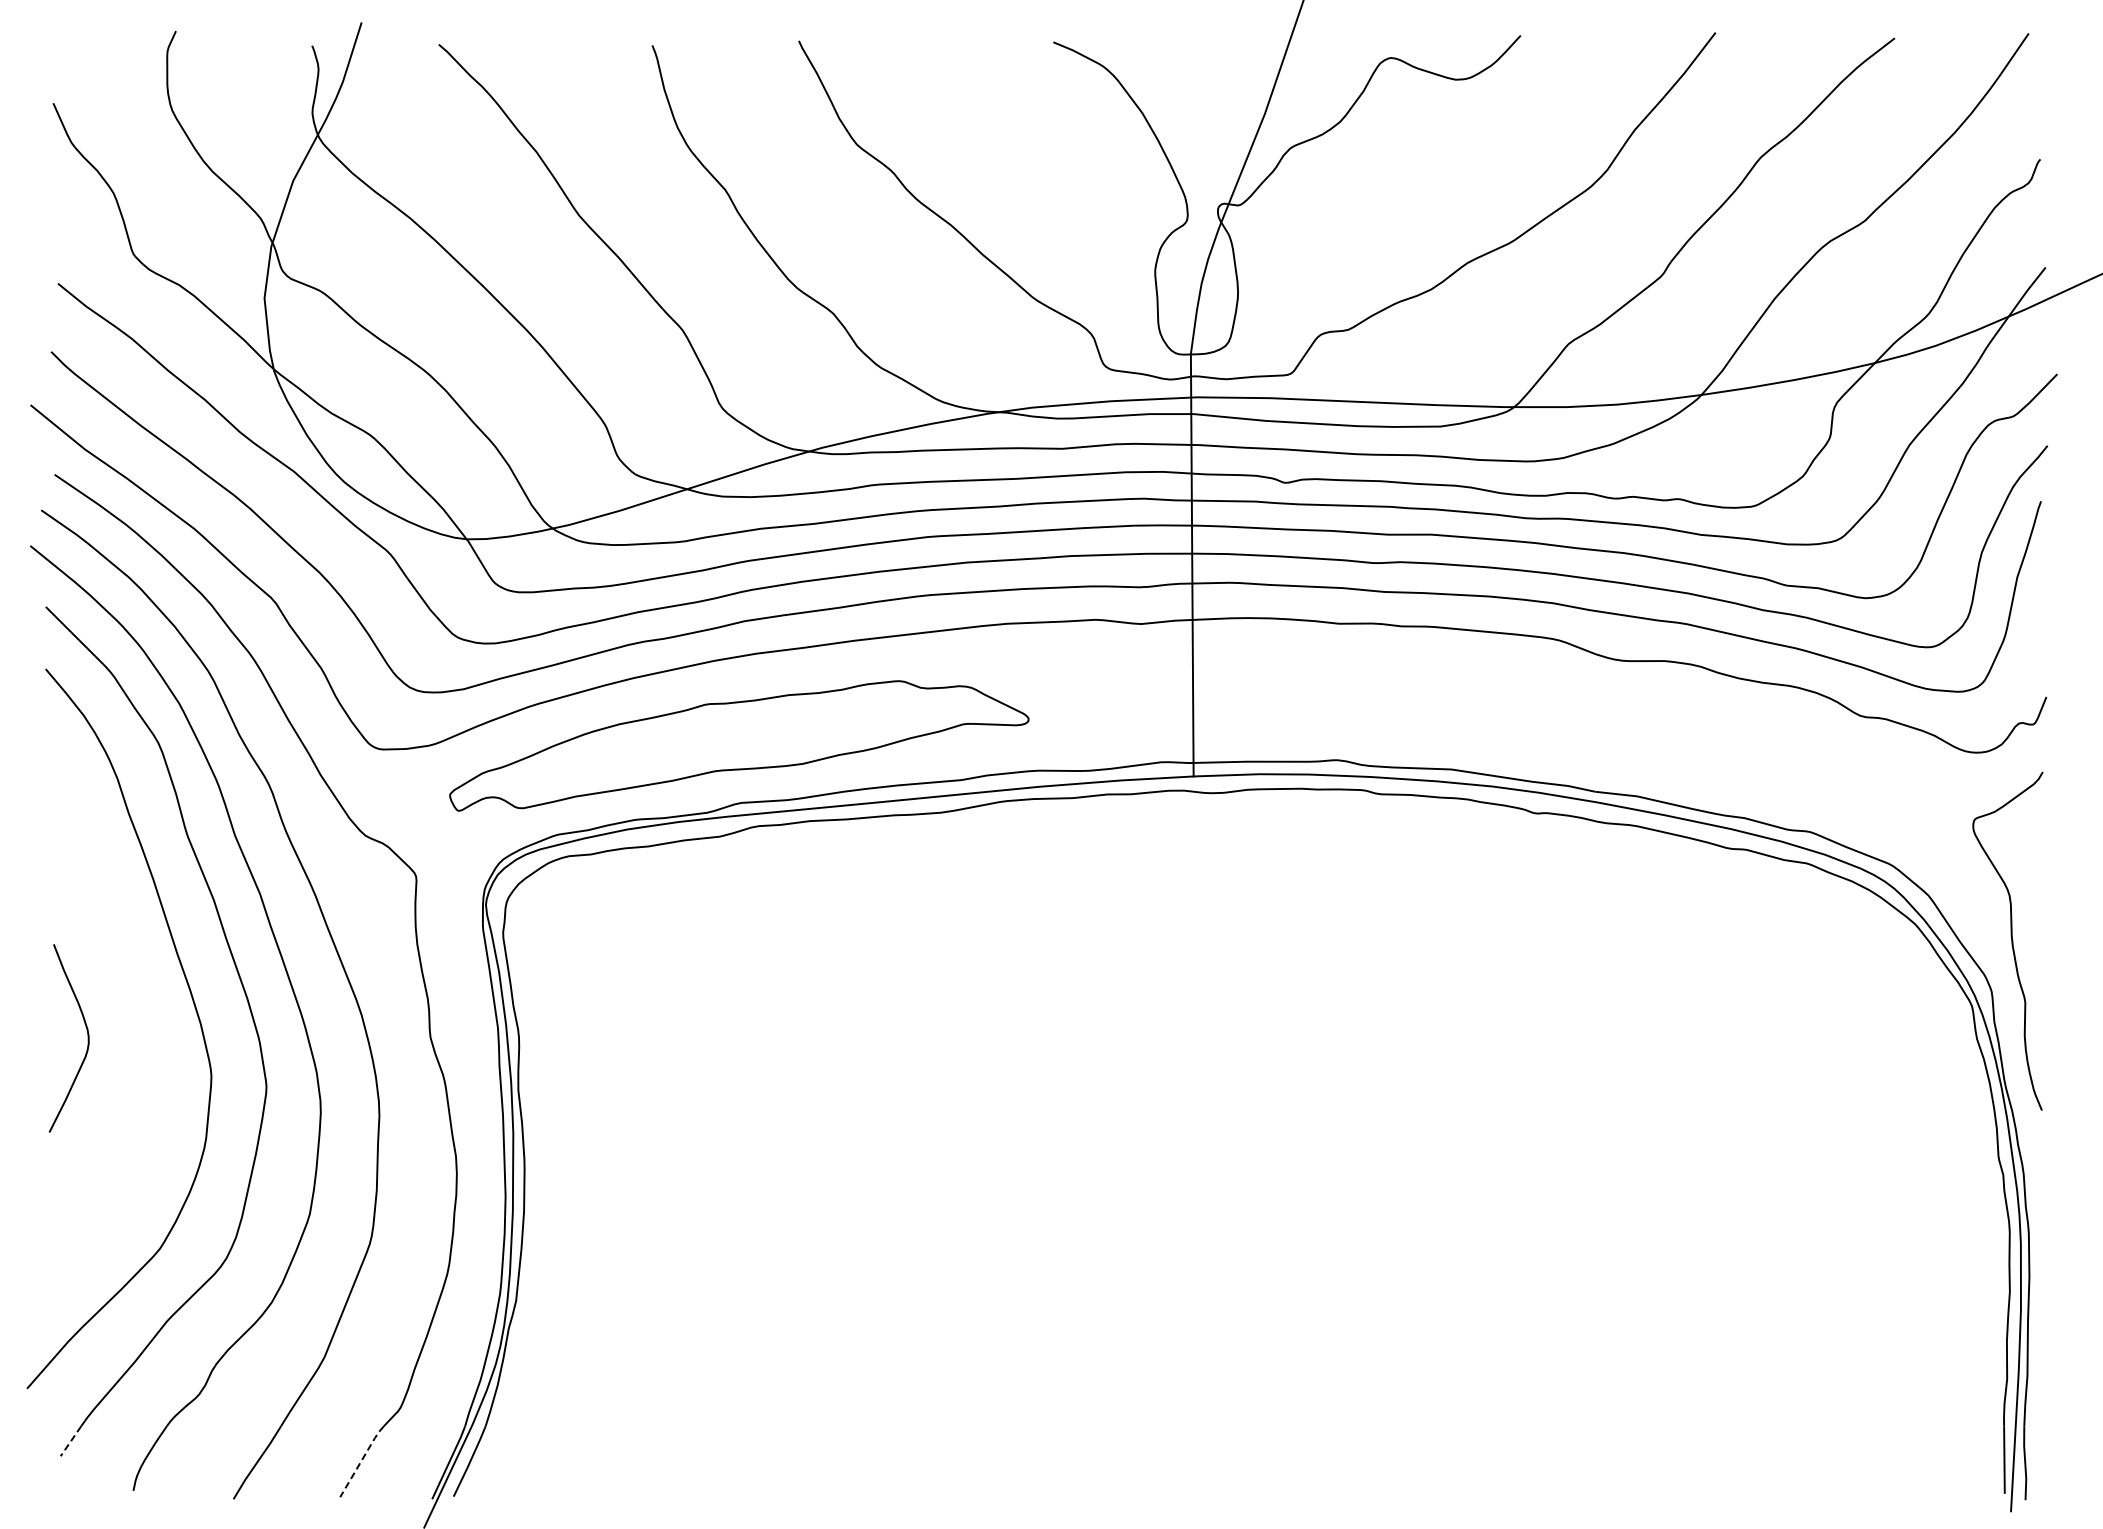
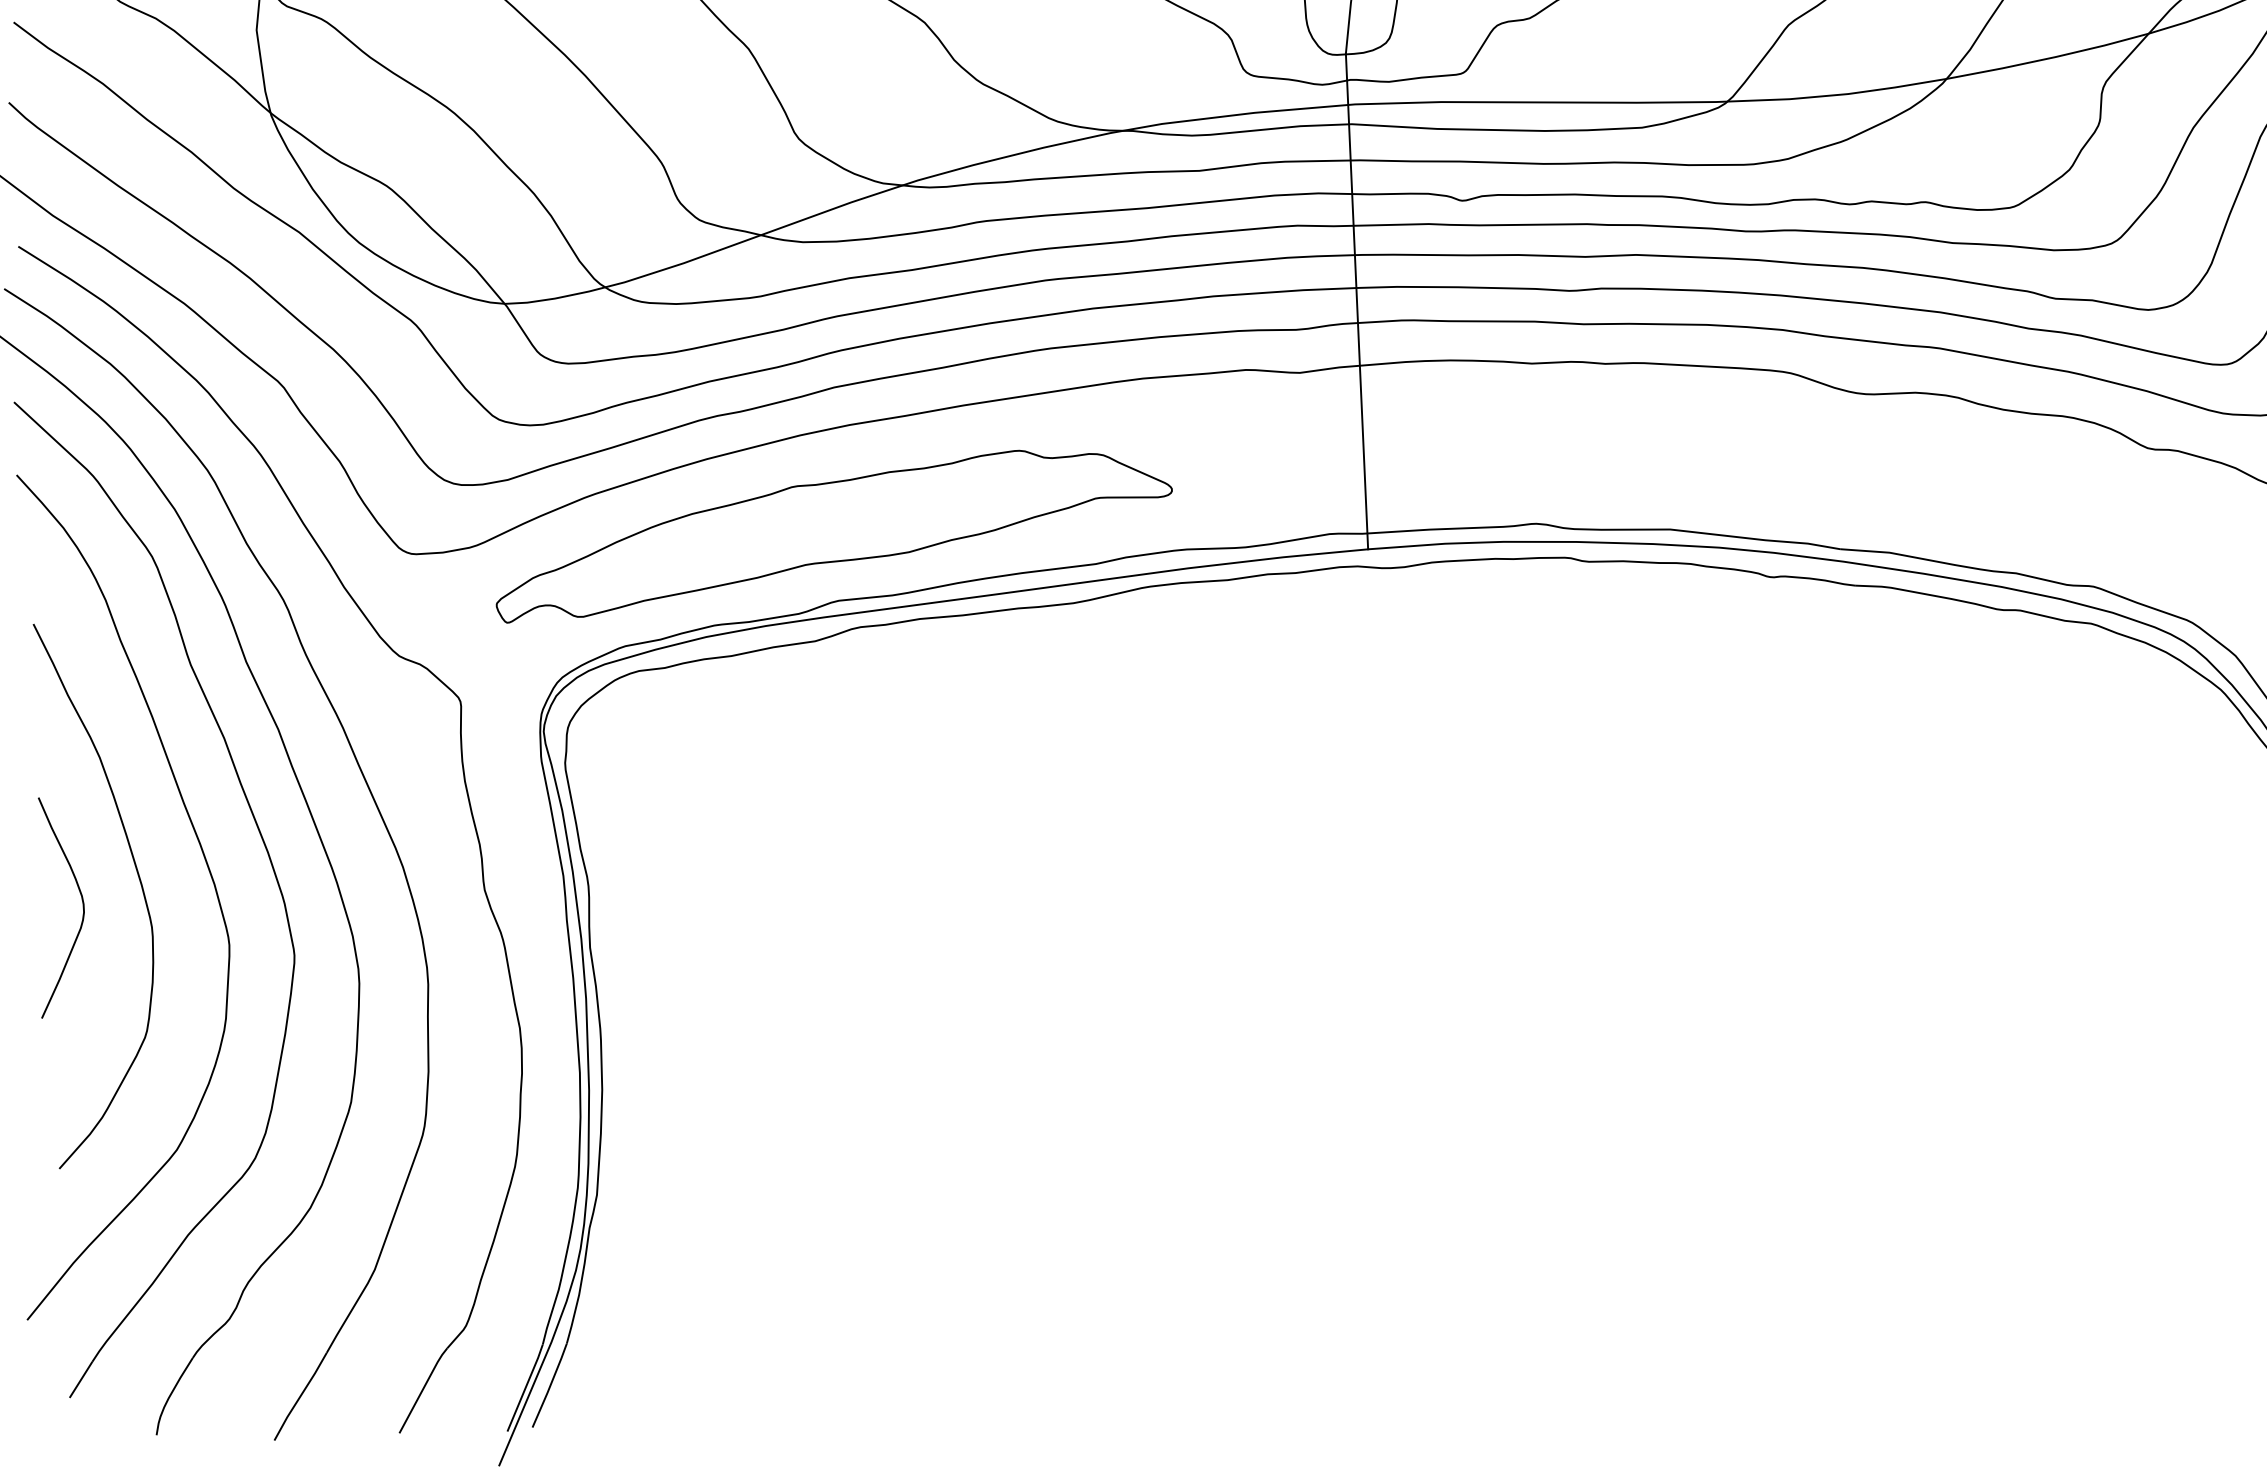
curve: (136, 1018) -> (138, 880), added
line: (70, 1441) -> (80, 1380), dashed -> solid
line: (361, 1460) -> (422, 1389), dashed -> solid

